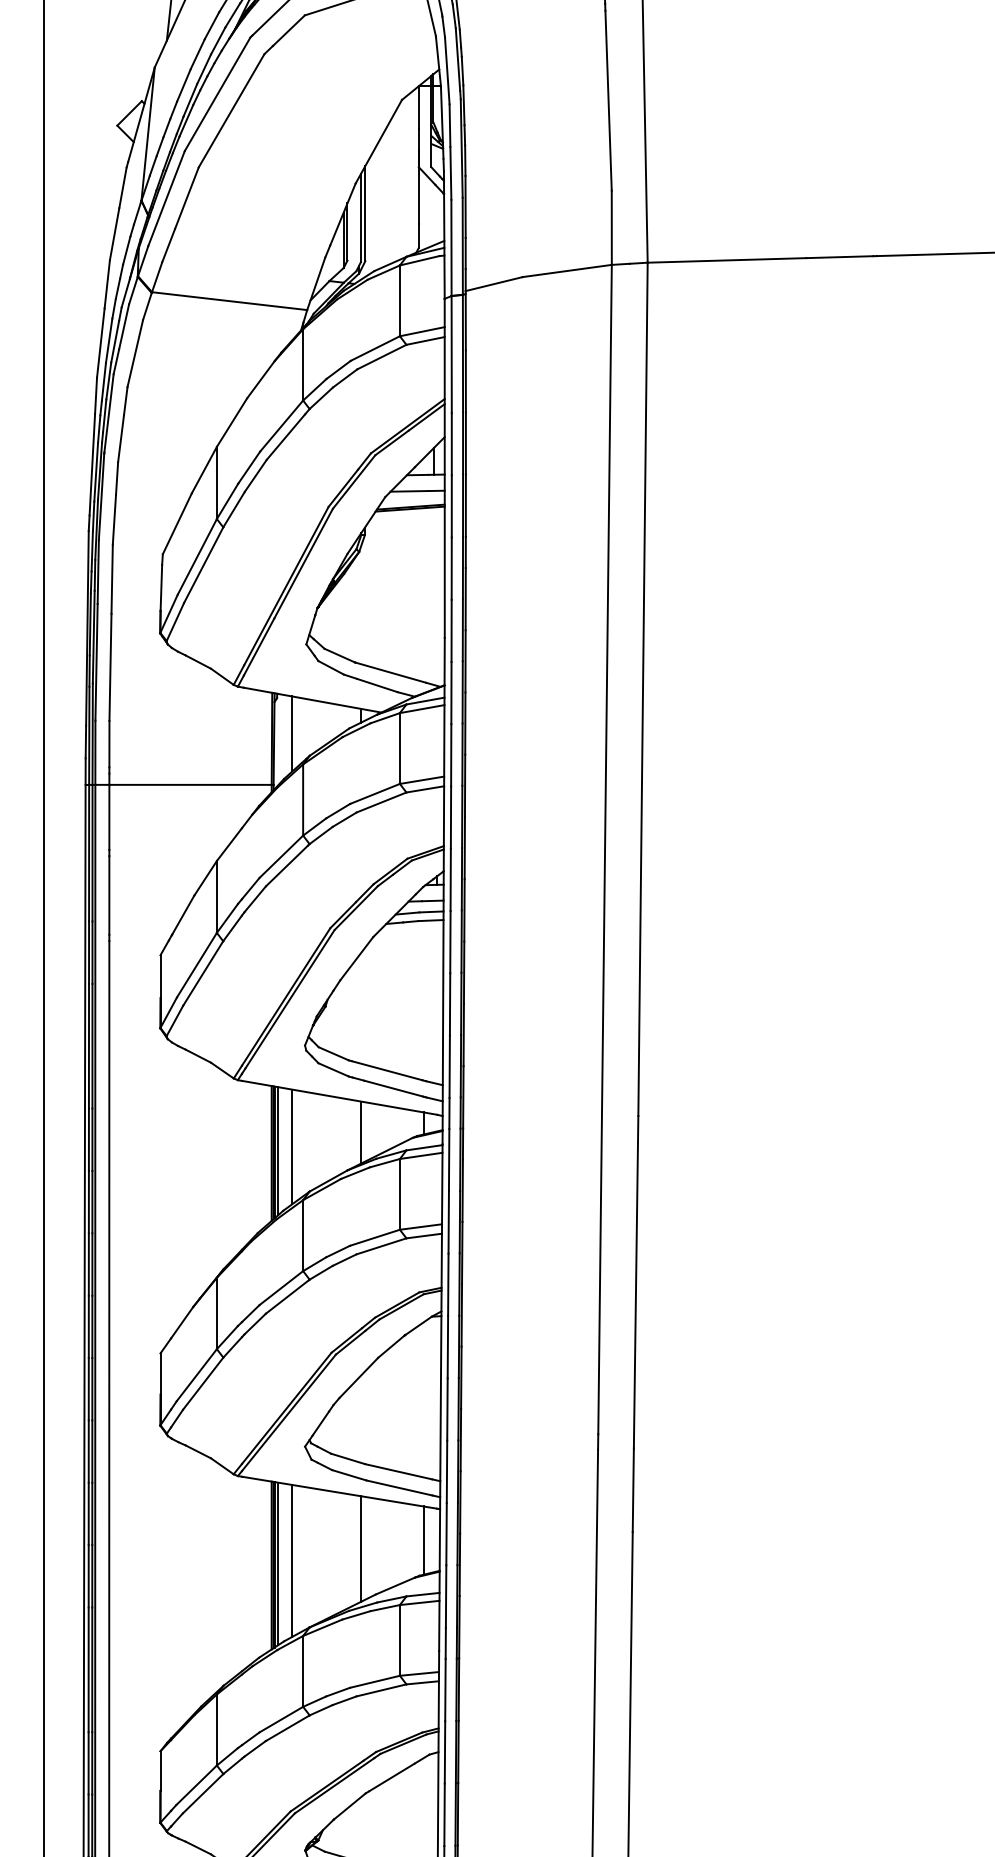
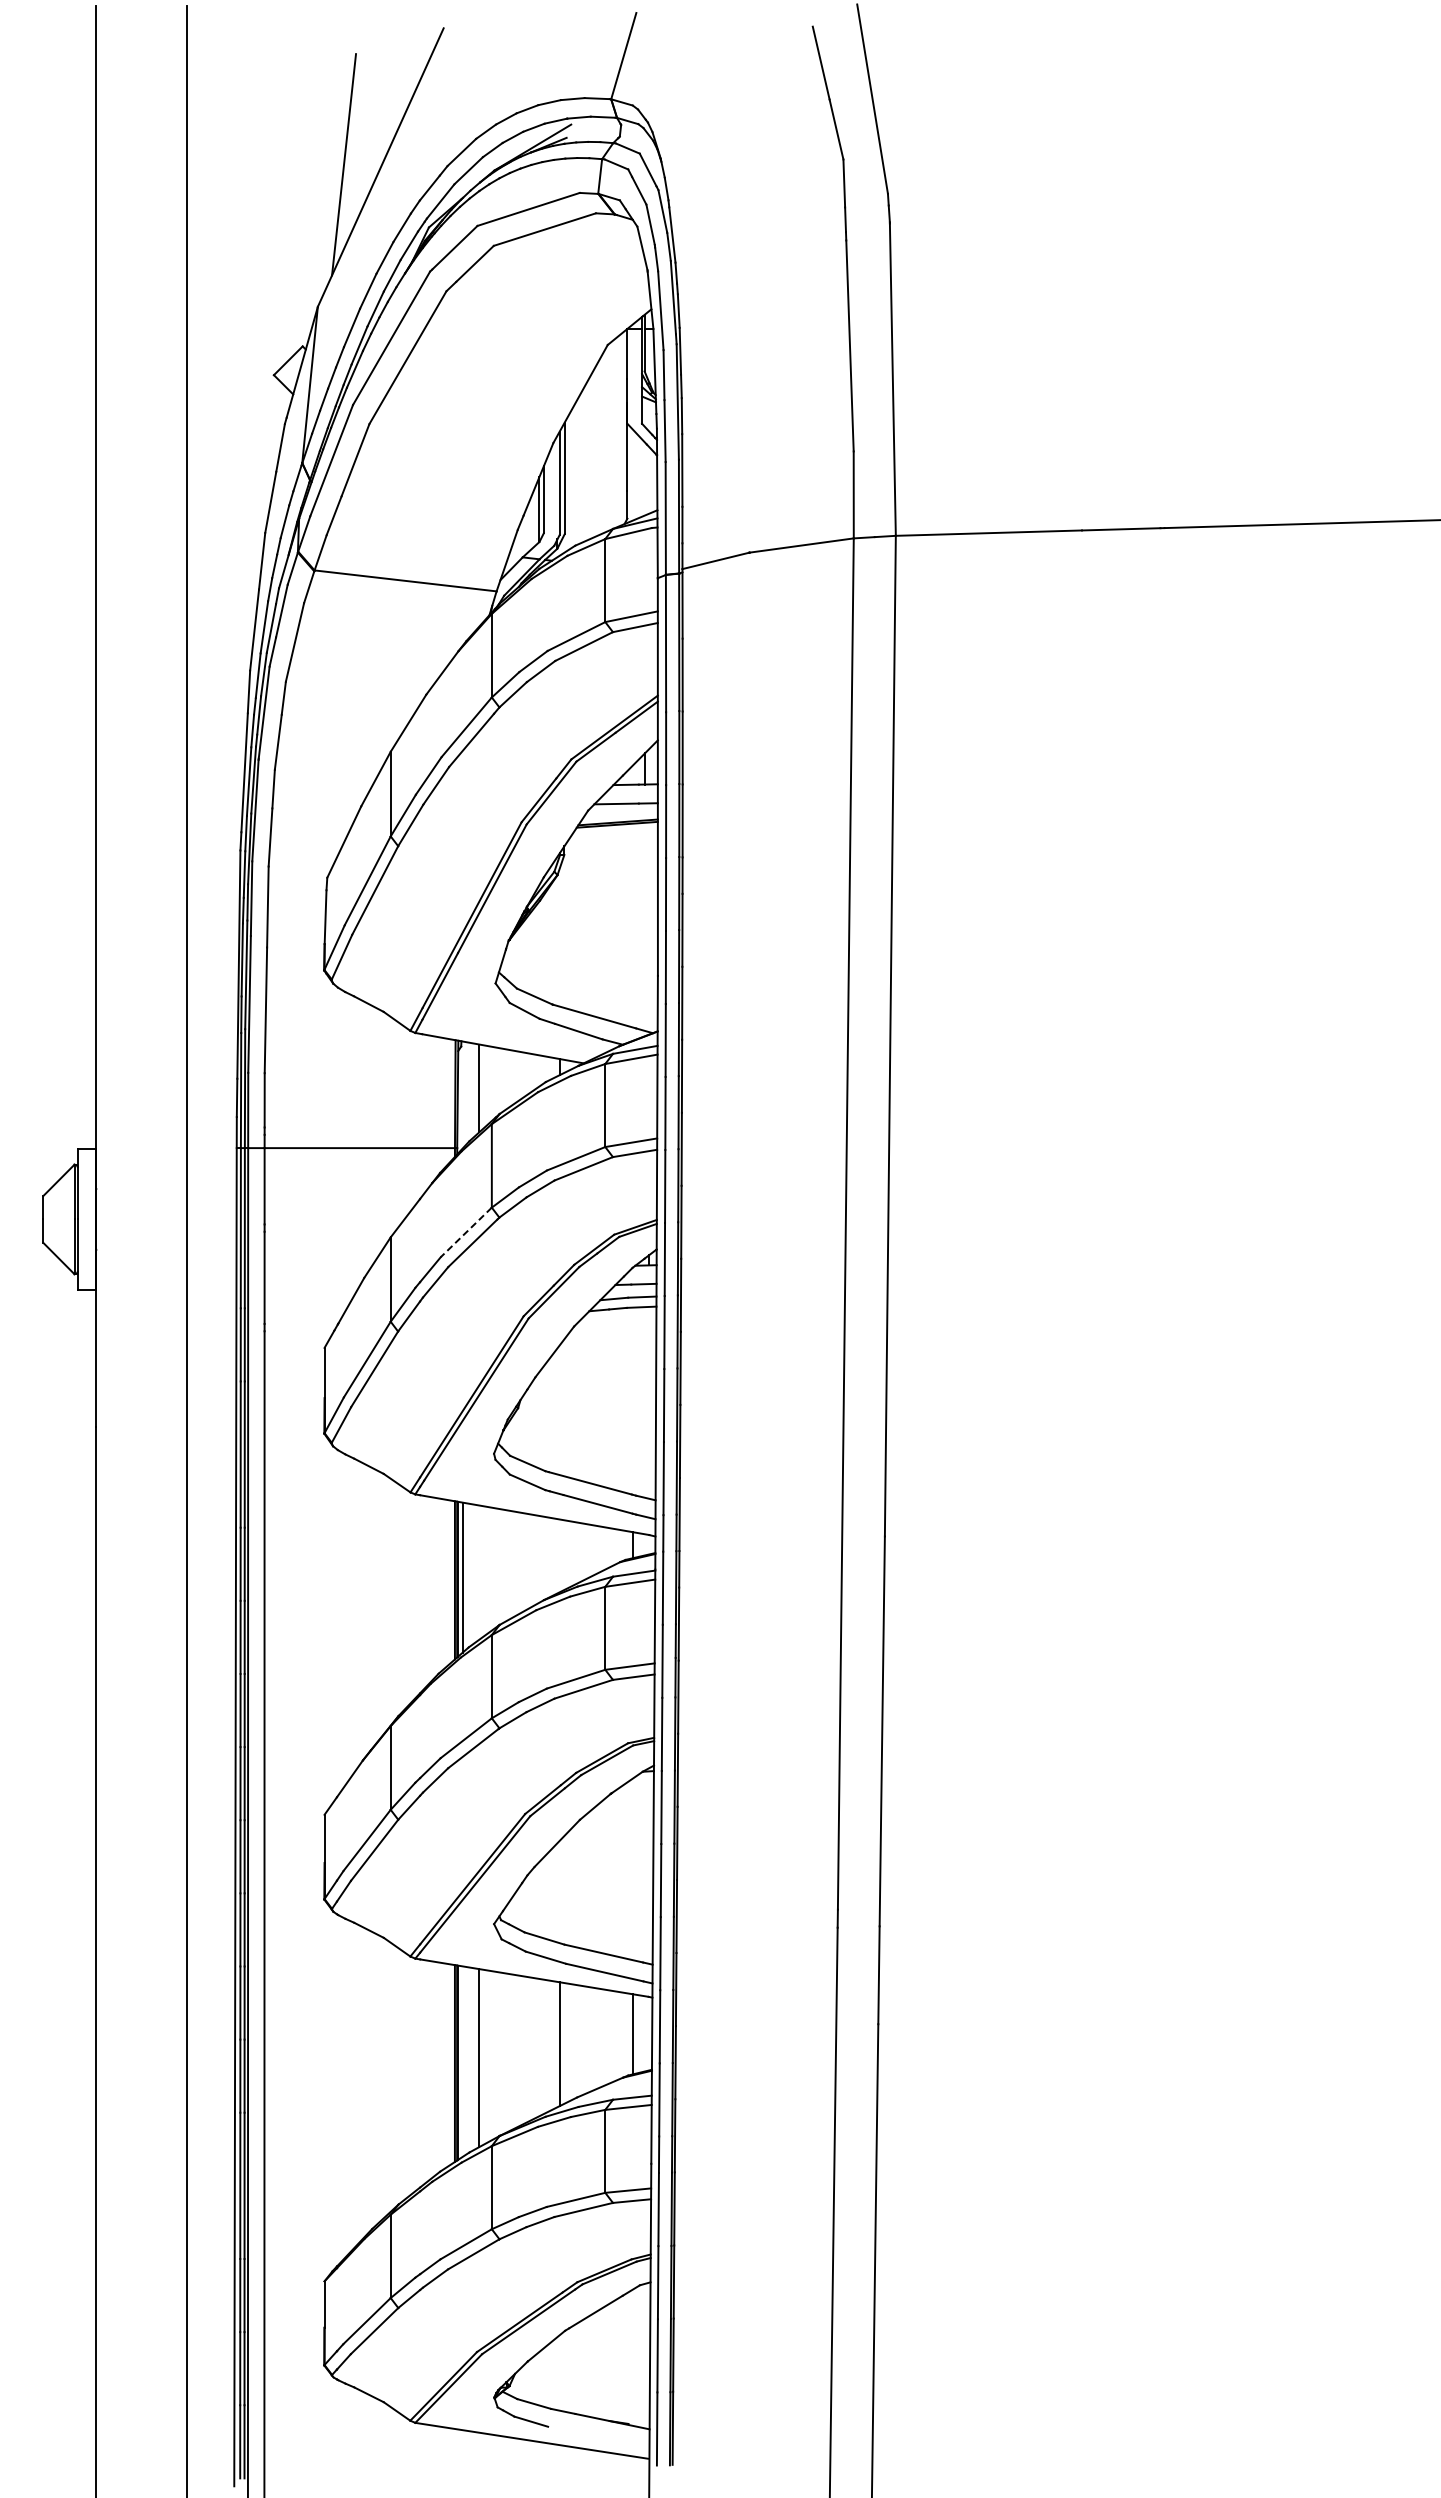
line: (281, 856) -> (466, 1232), solid -> dashed
line: (360, 1132) -> (559, 1555), removed
line: (292, 1146) -> (479, 1572), removed
line: (278, 1563) -> (462, 2061), removed

